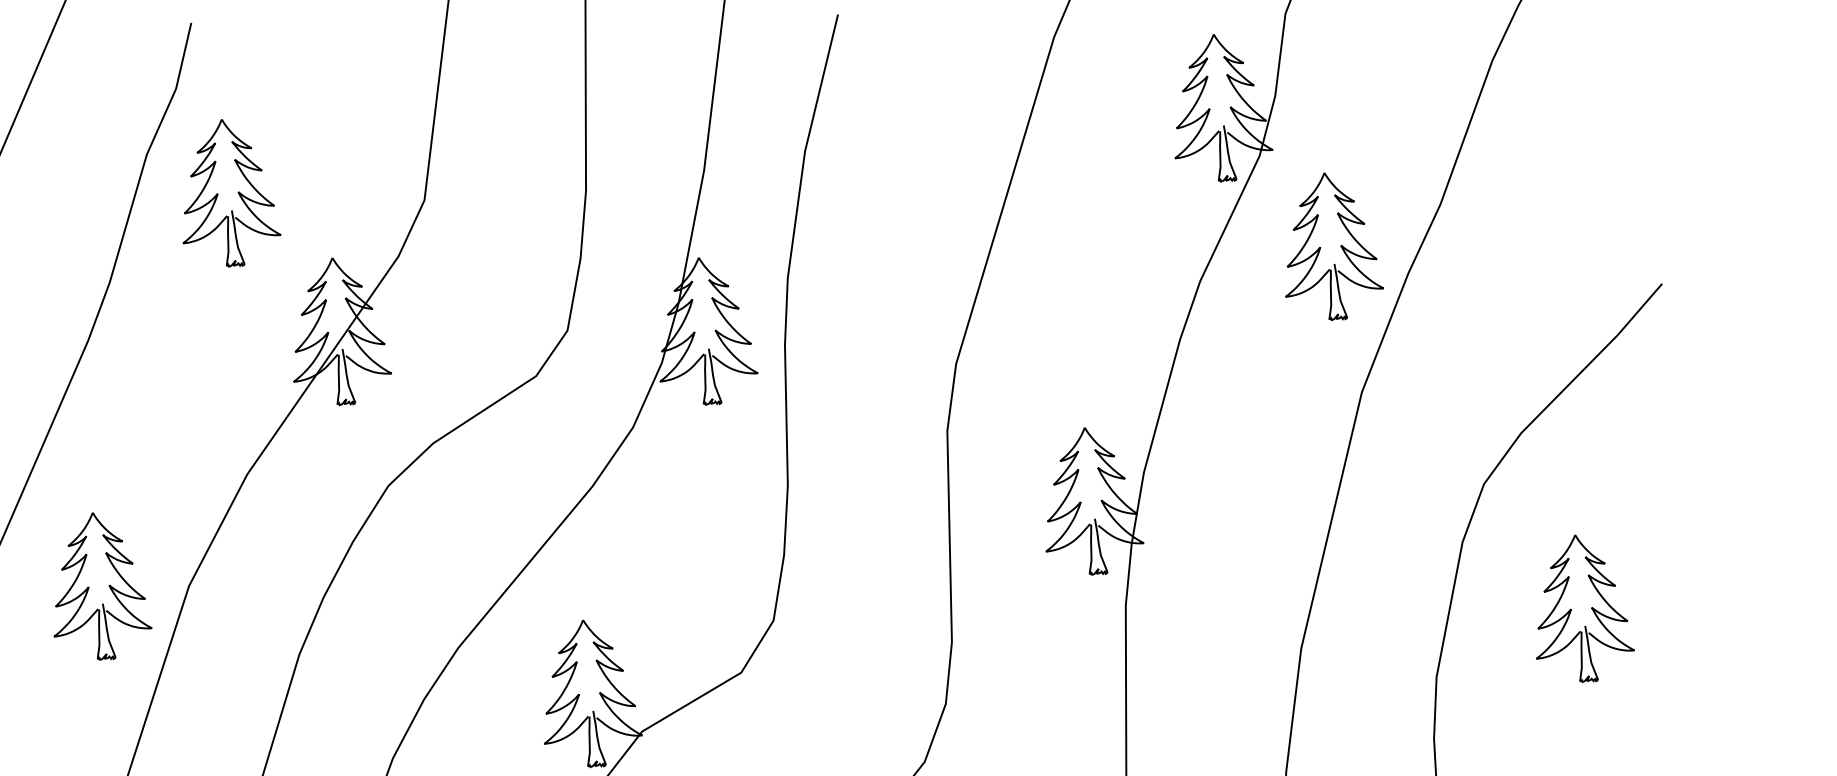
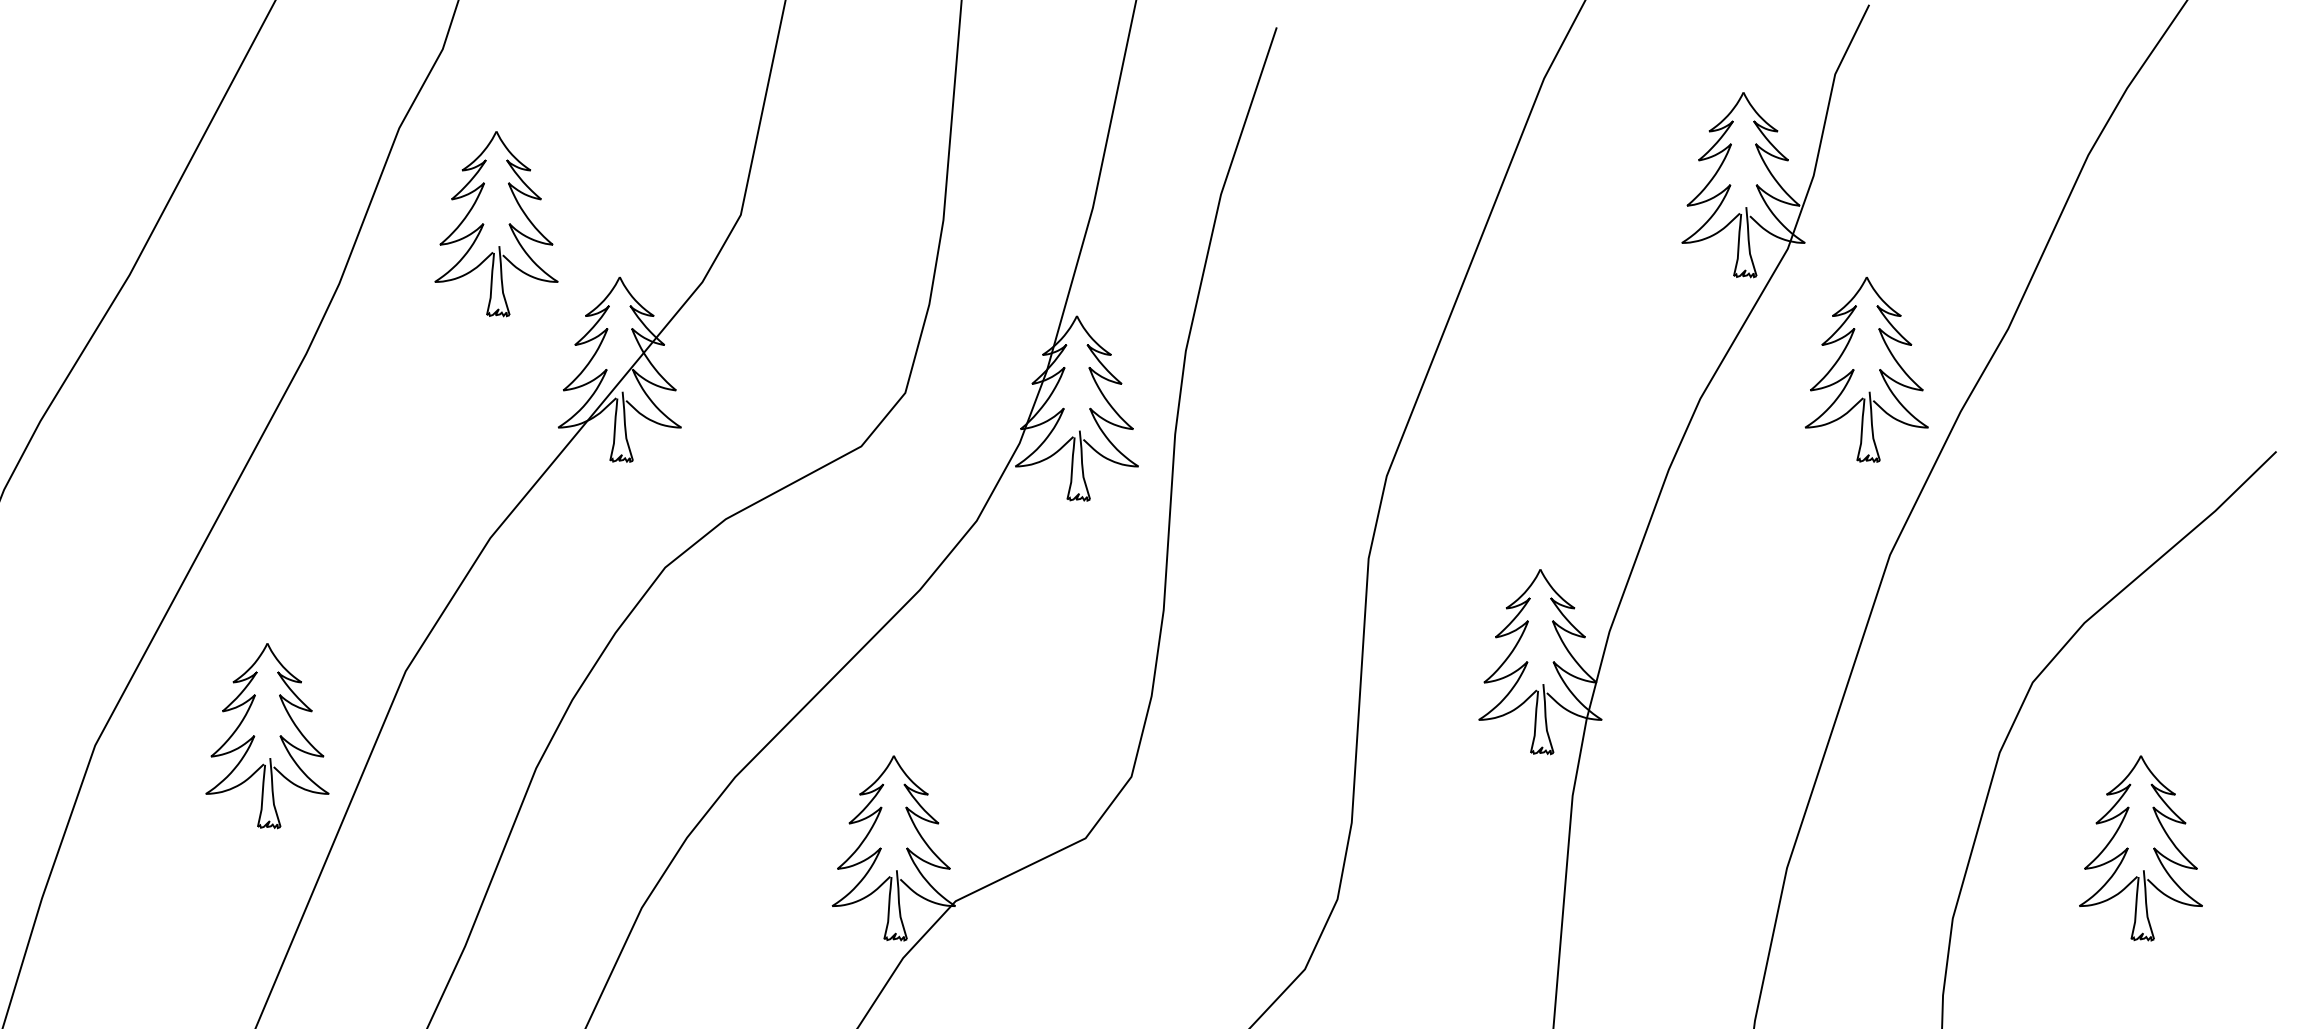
part: (228, 193) -> (496, 224), moved
part: (99, 586) -> (267, 736), moved

